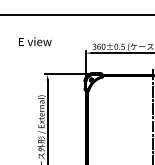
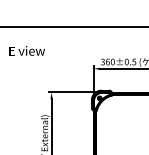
text: (35, 41) -> (27, 50), moved

